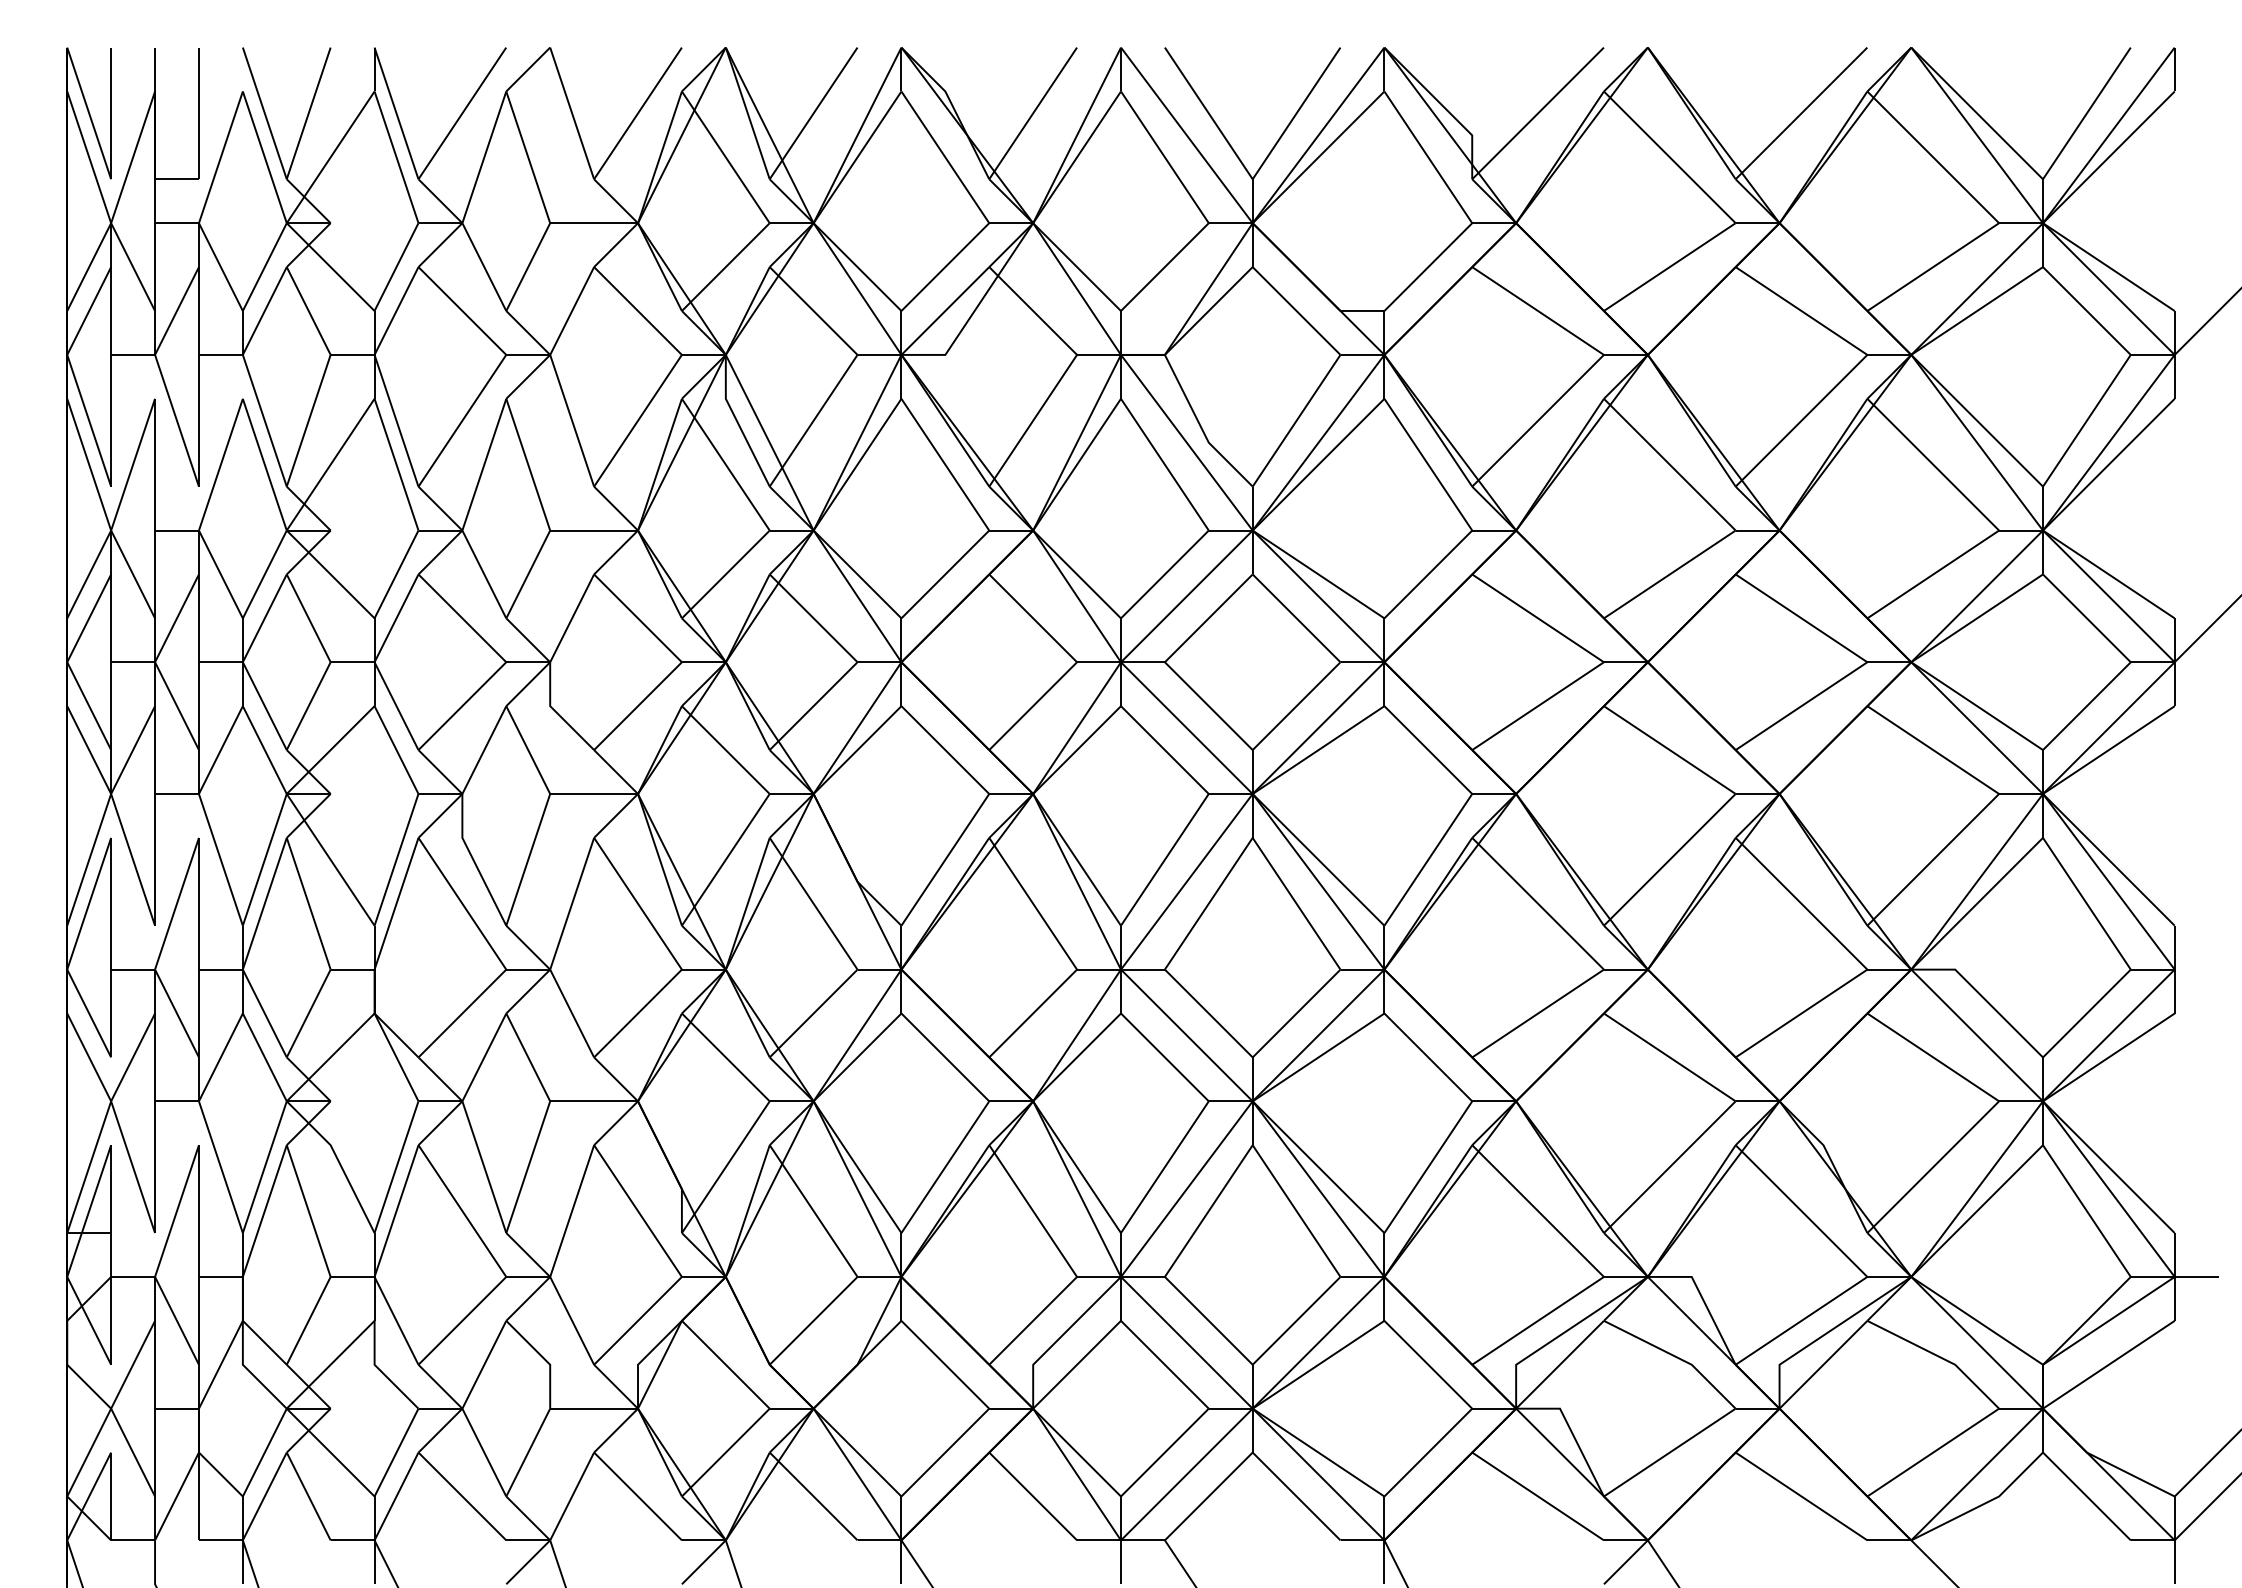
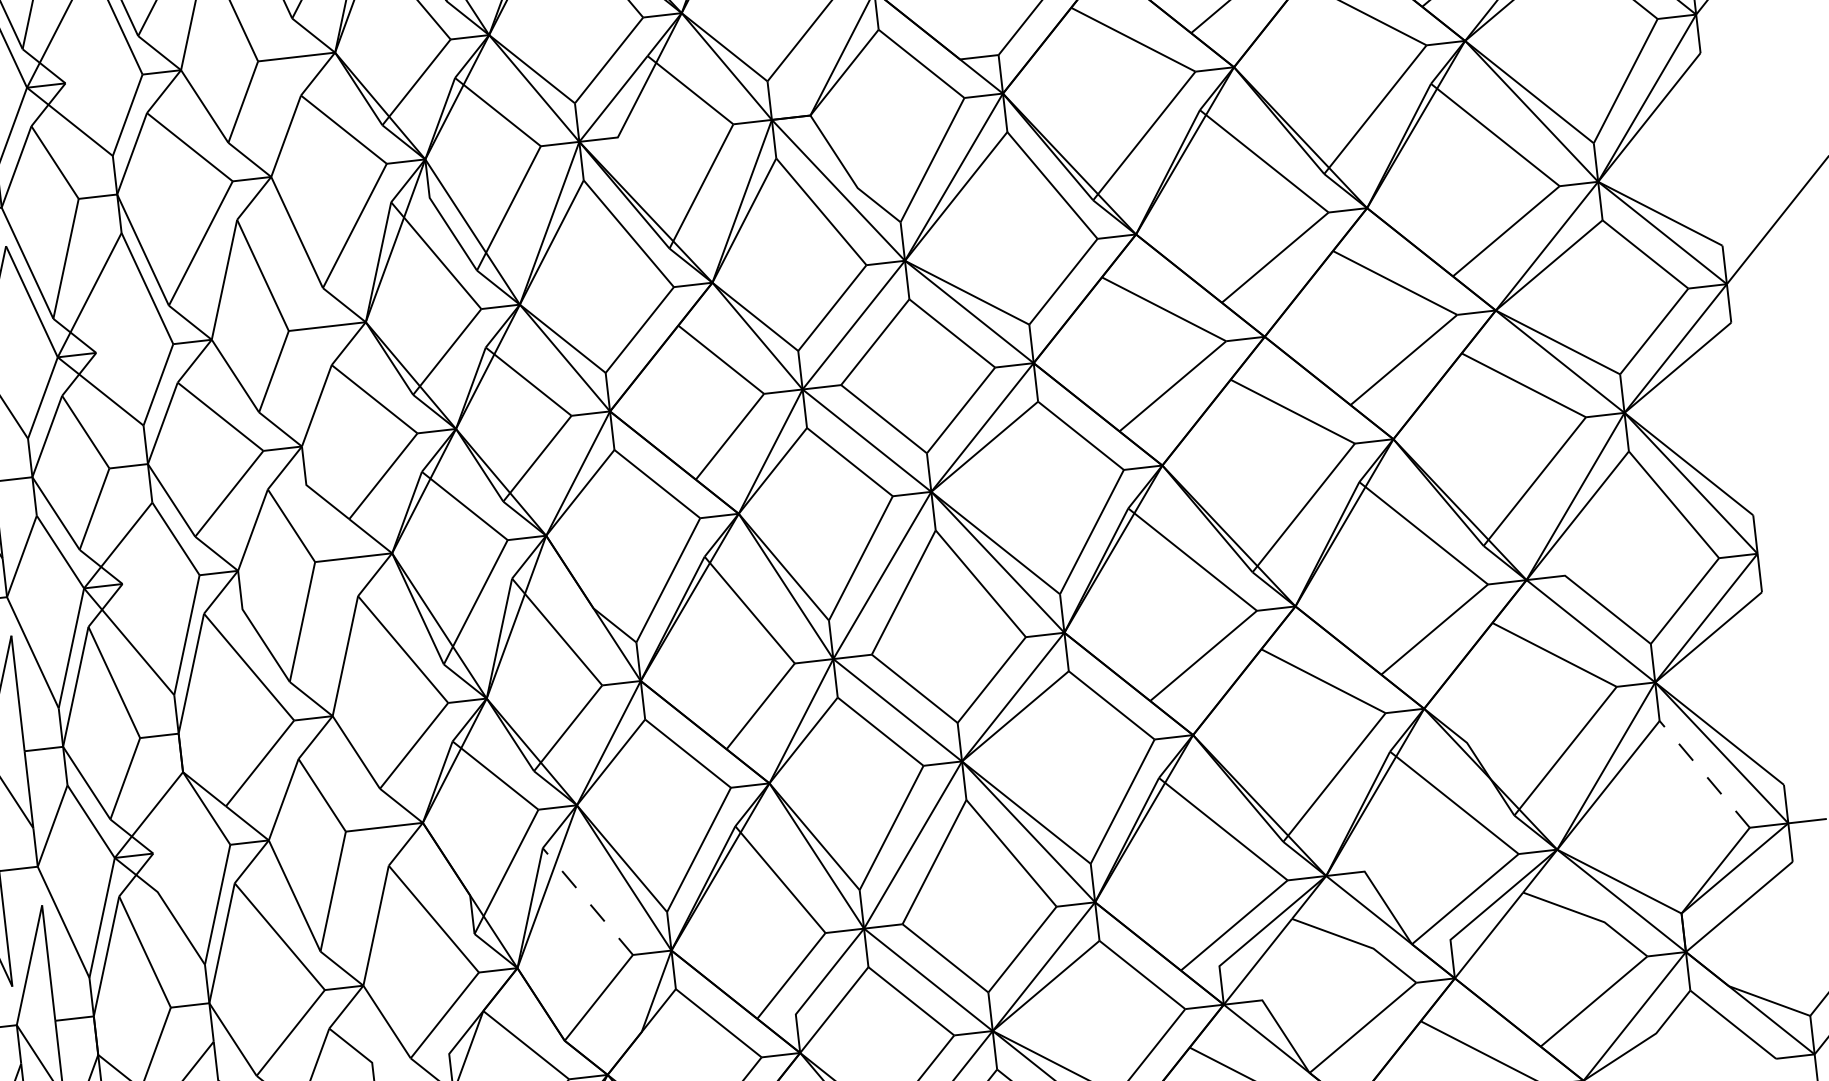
line: (813, 1210) -> (587, 901), solid -> dashed
line: (2086, 1210) -> (1704, 773), solid -> dashed

